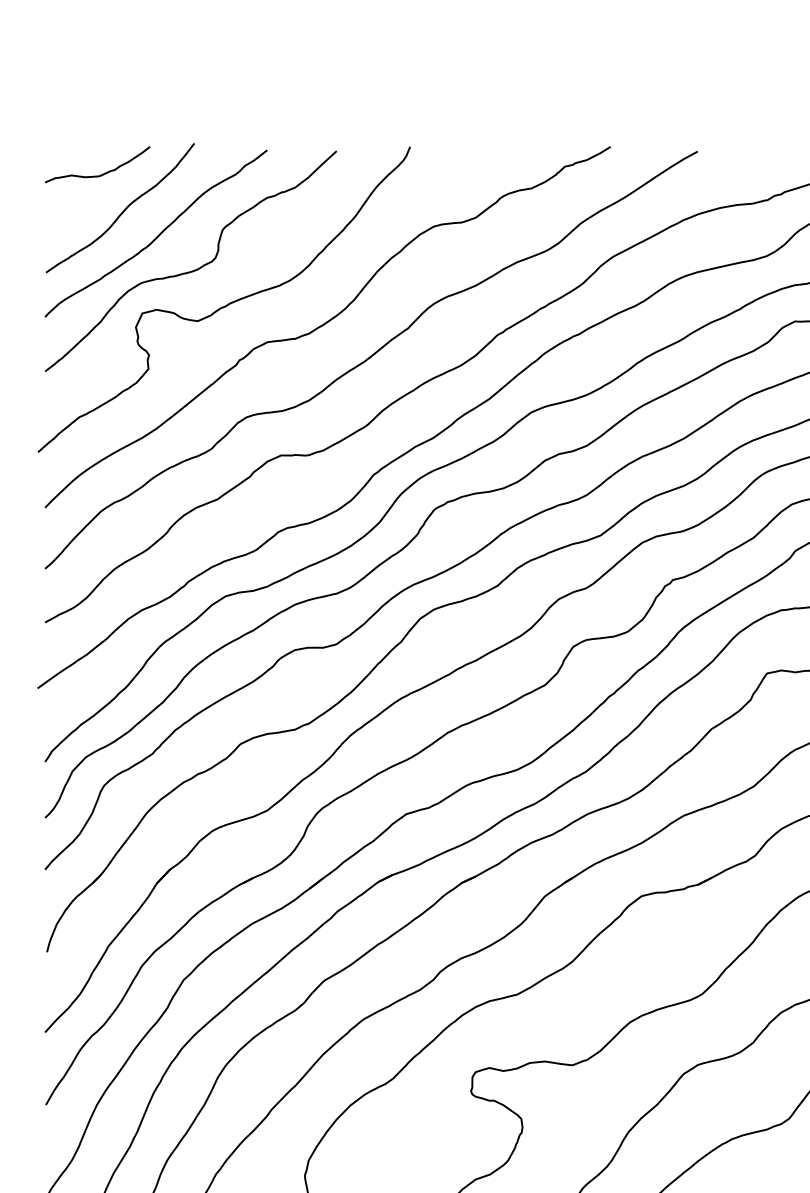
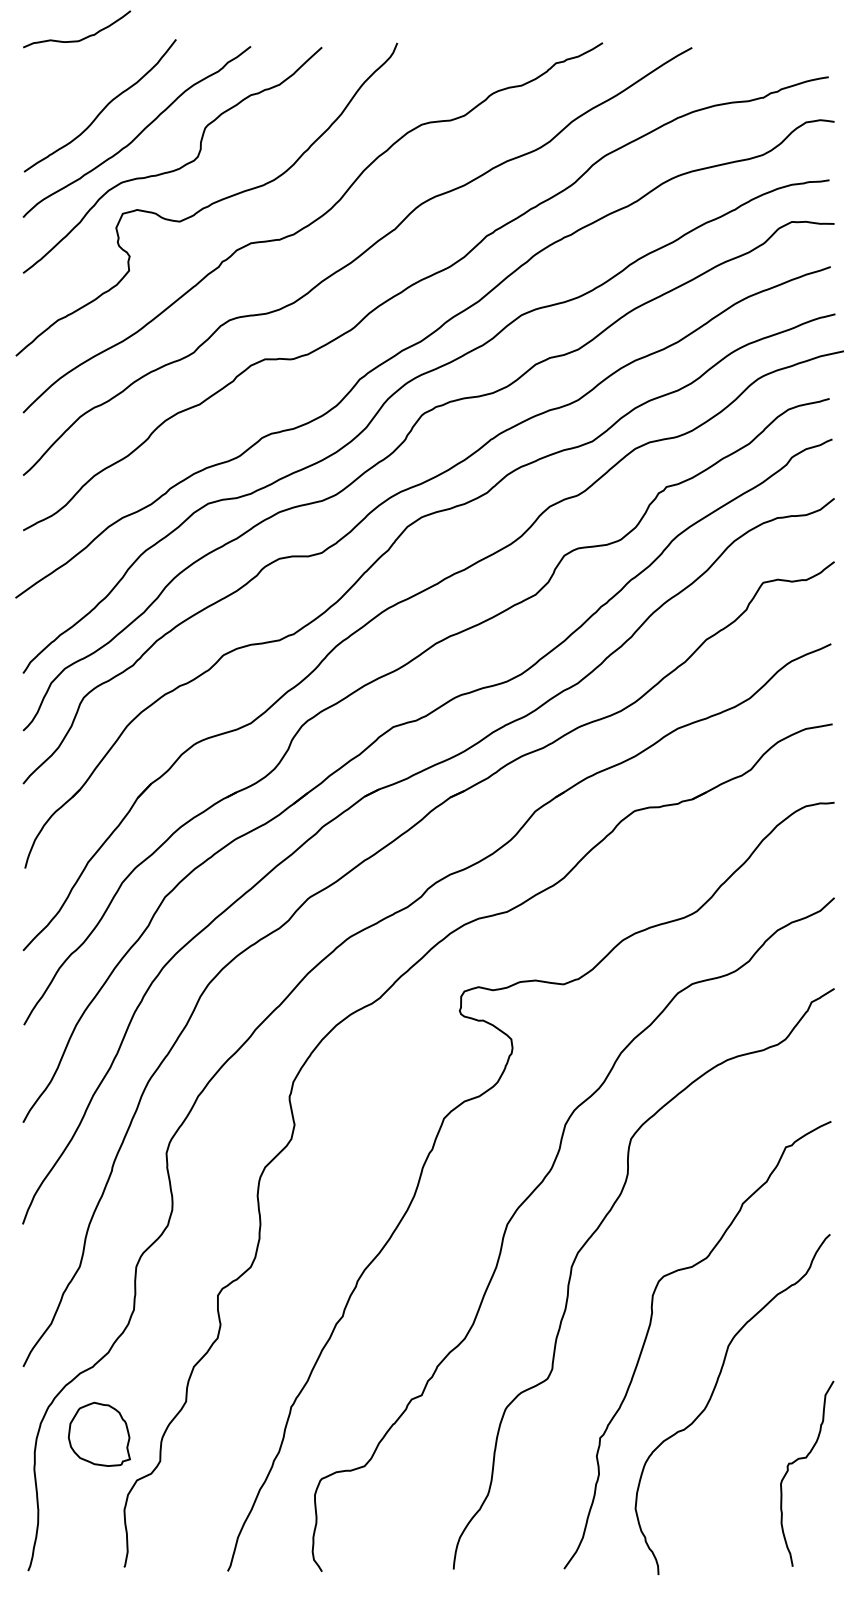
curve: (100, 174) -> (79, 39), moved

